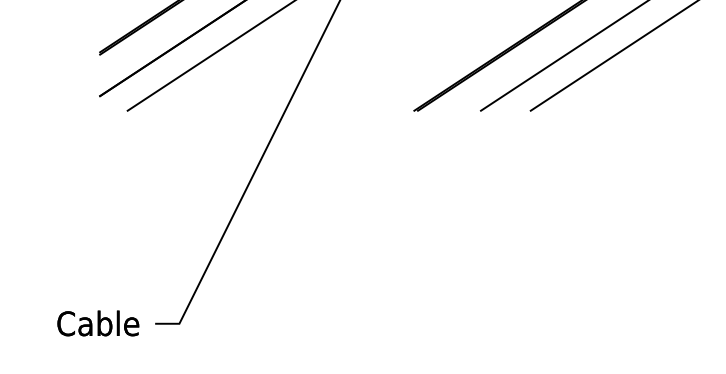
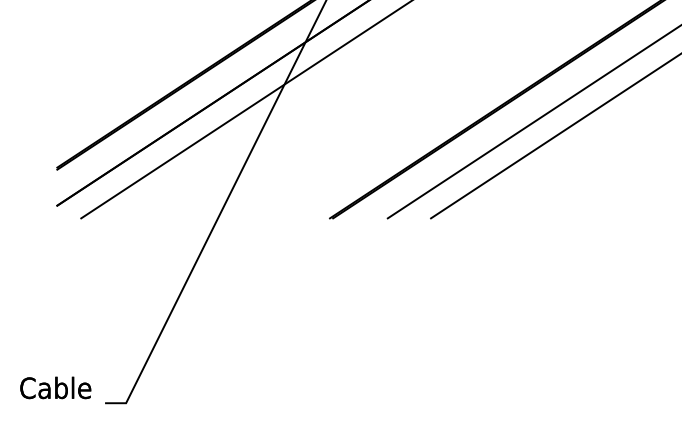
text: (98, 322) -> (55, 387), moved

